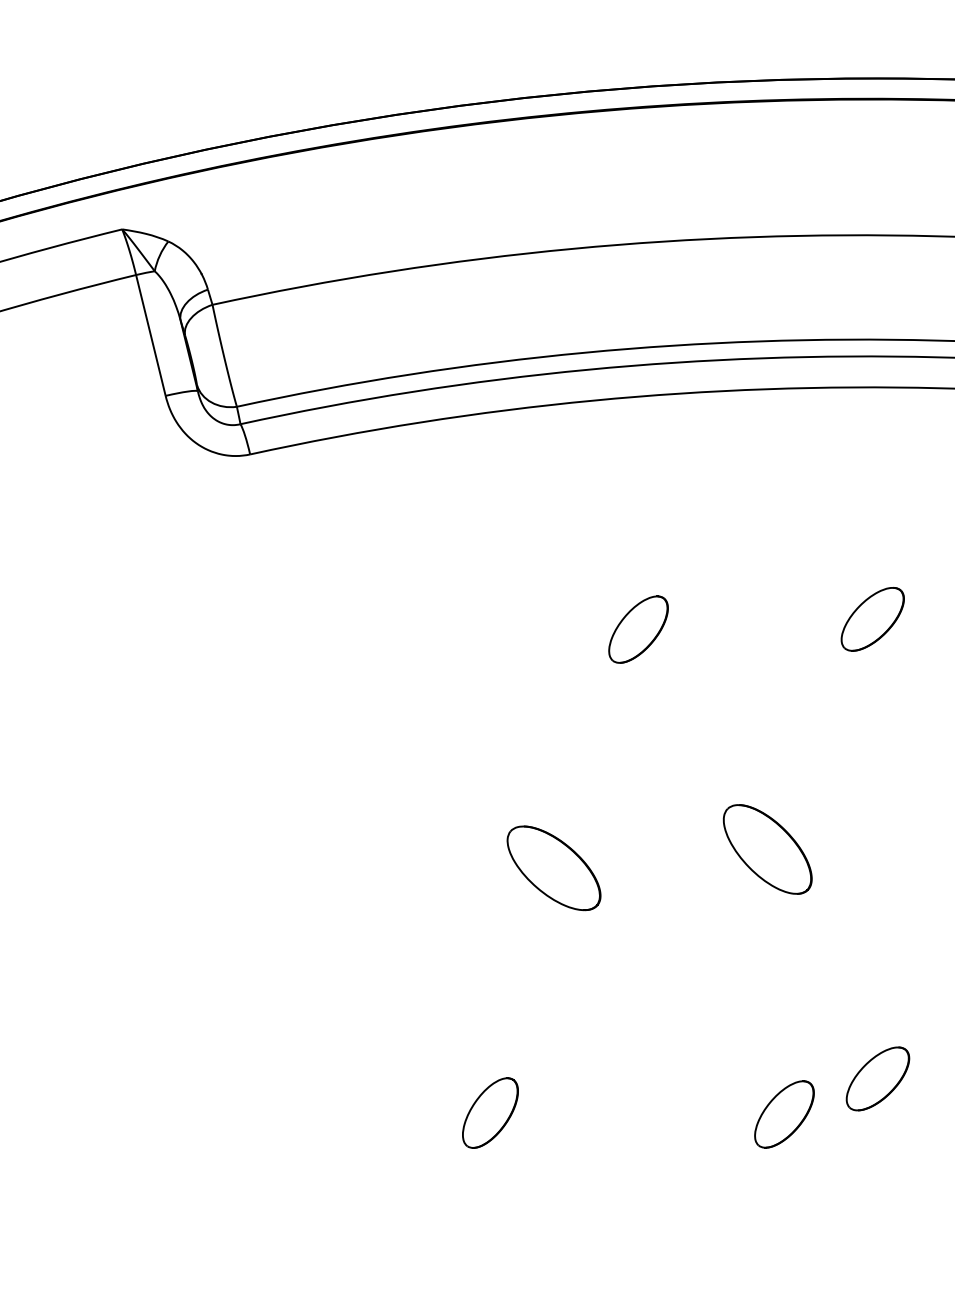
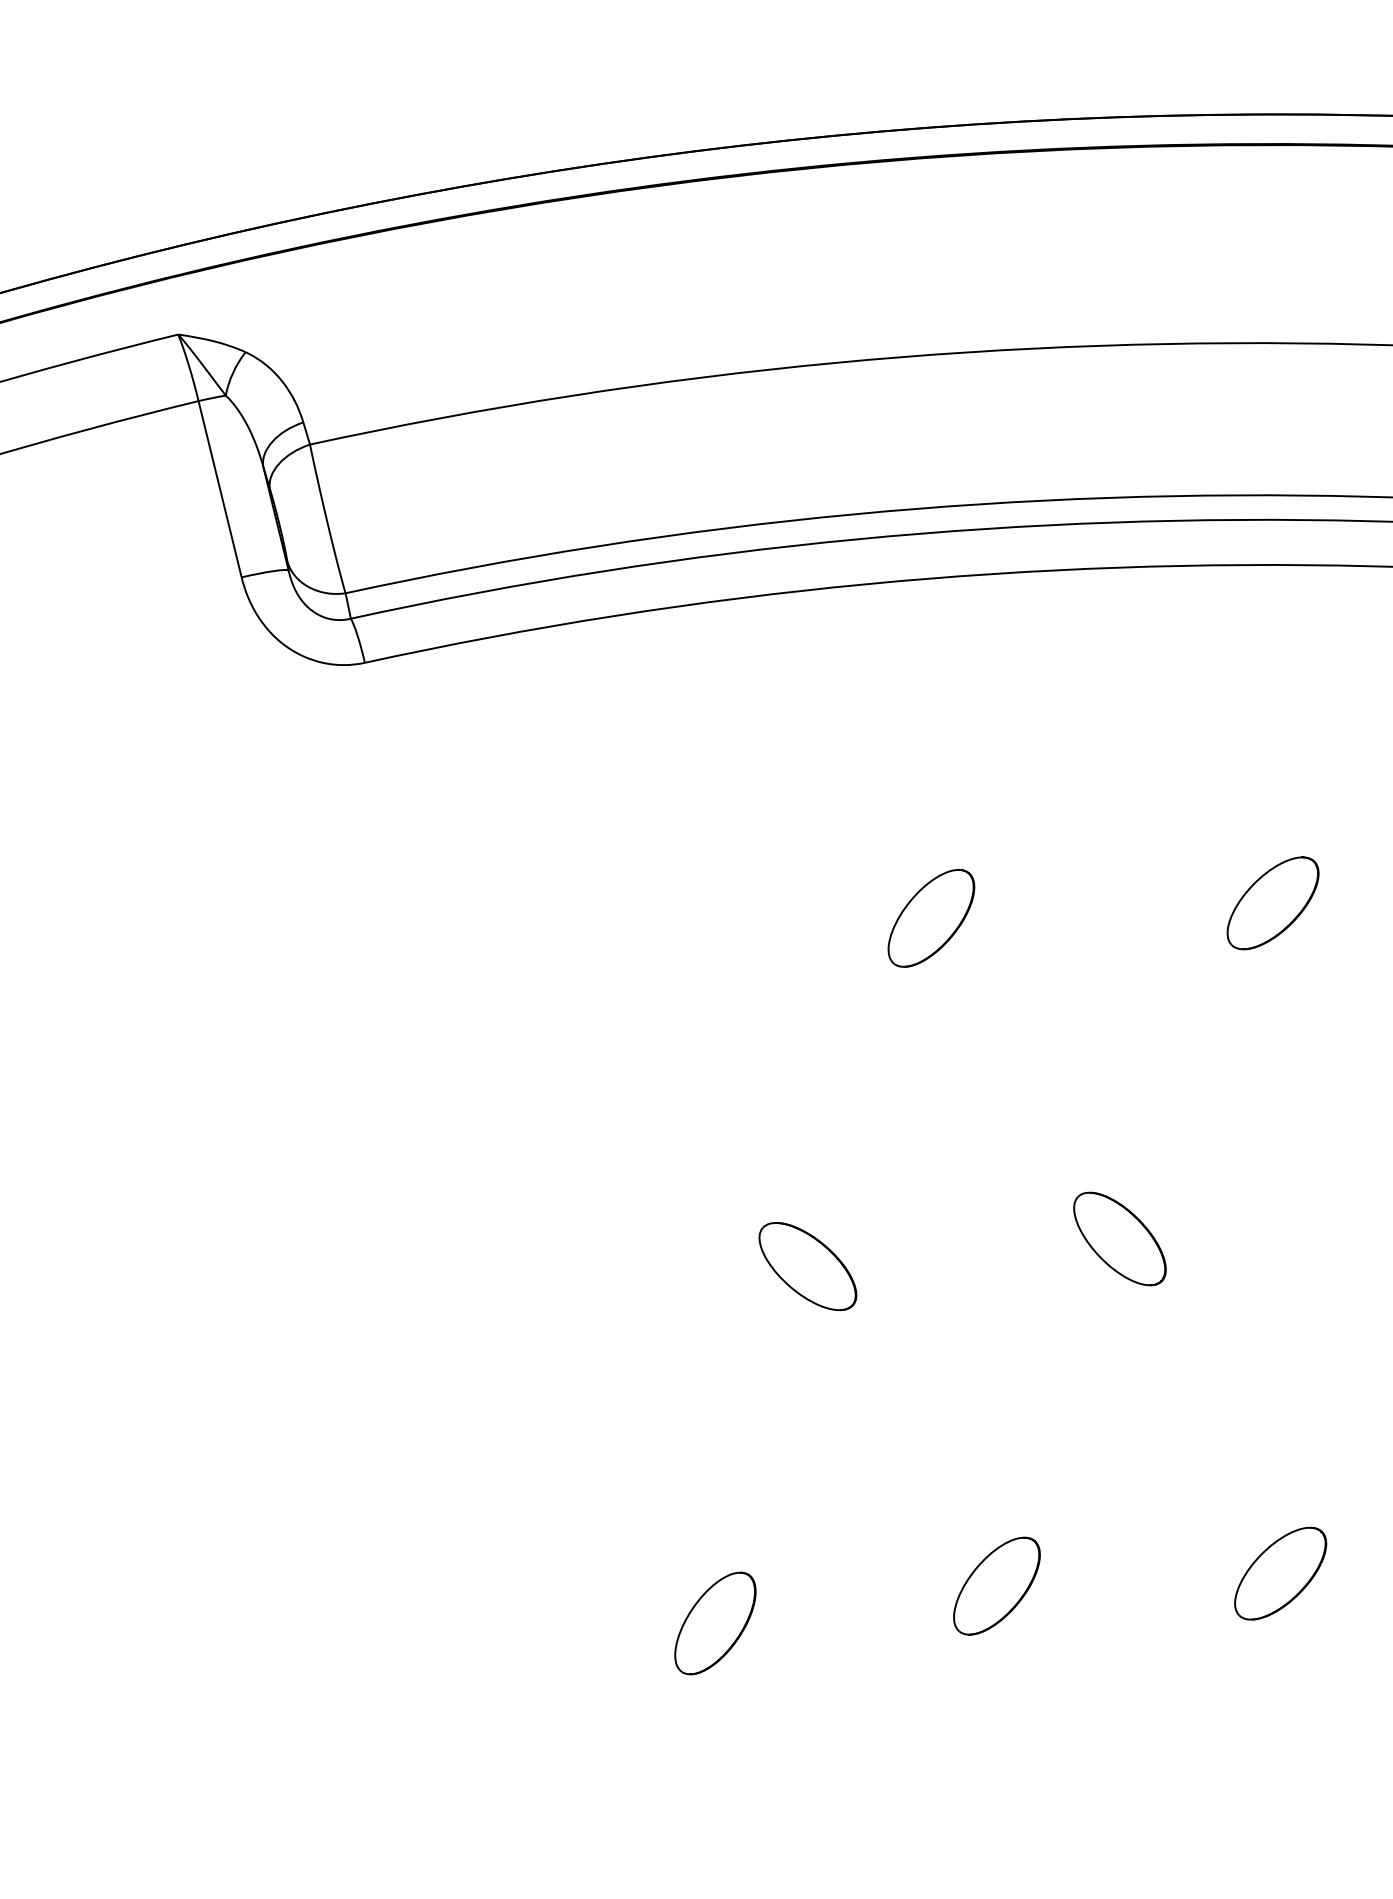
part: (767, 849) -> (1119, 1239), size x0.71
part: (553, 868) -> (807, 1266), size x0.71
part: (784, 1114) -> (996, 1586), moved

